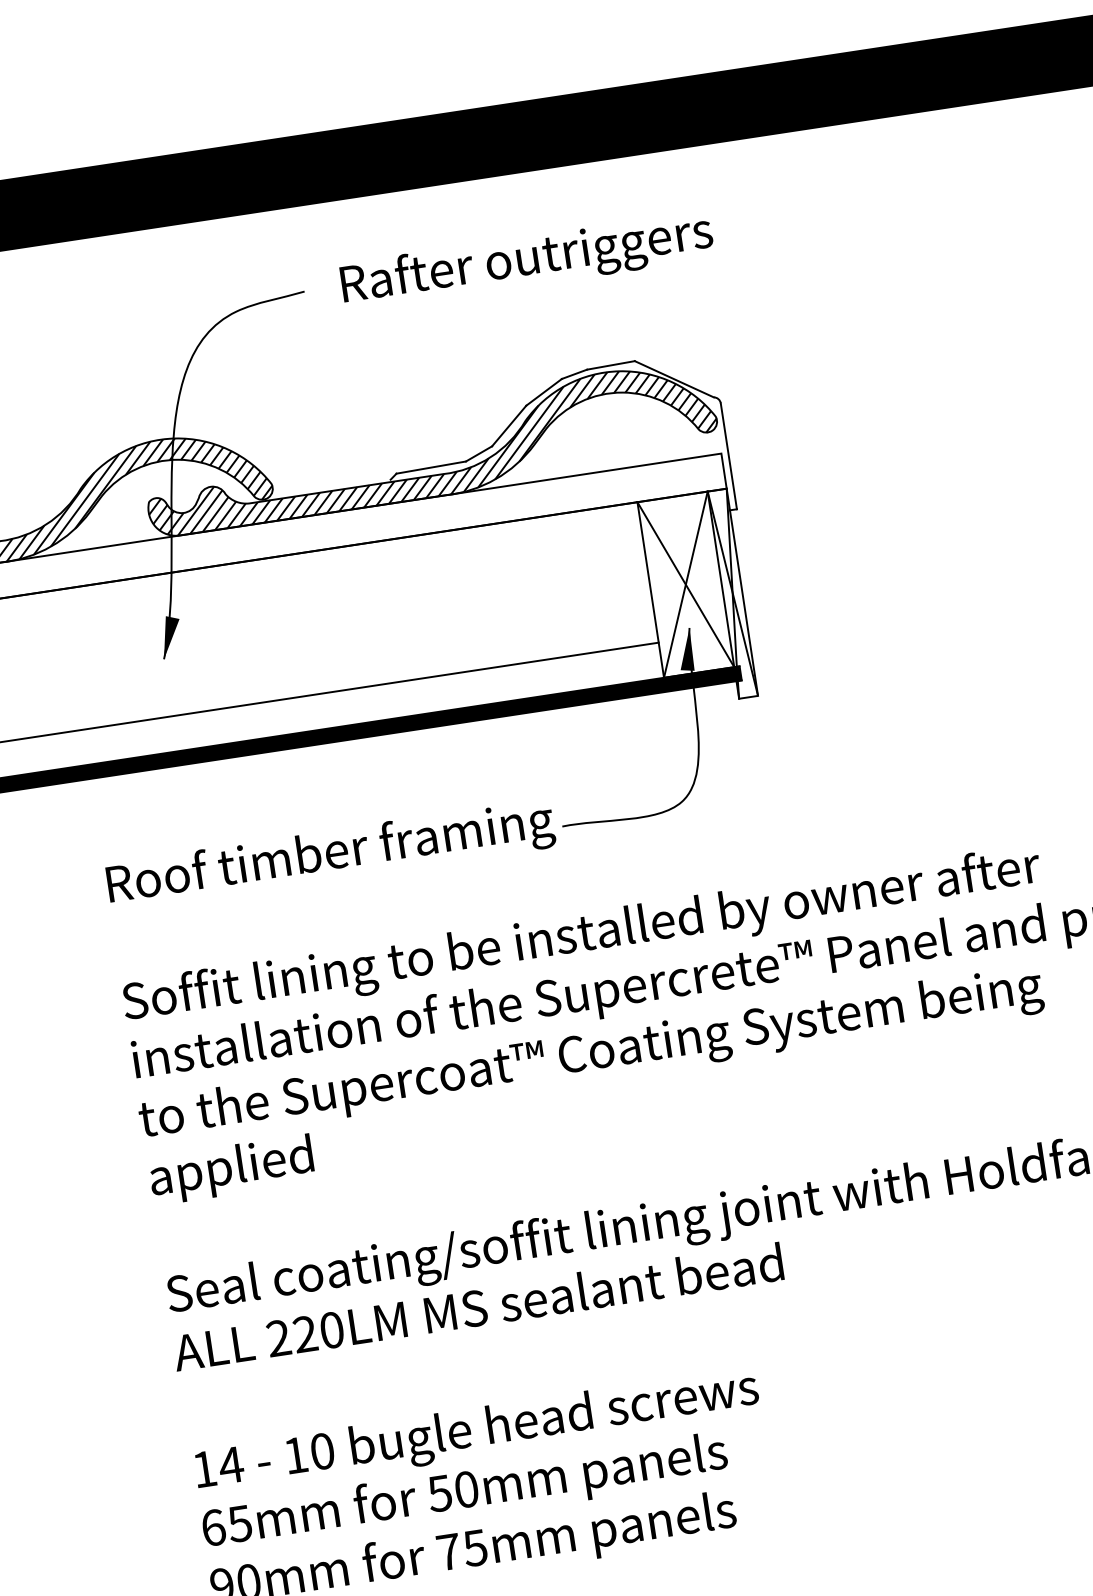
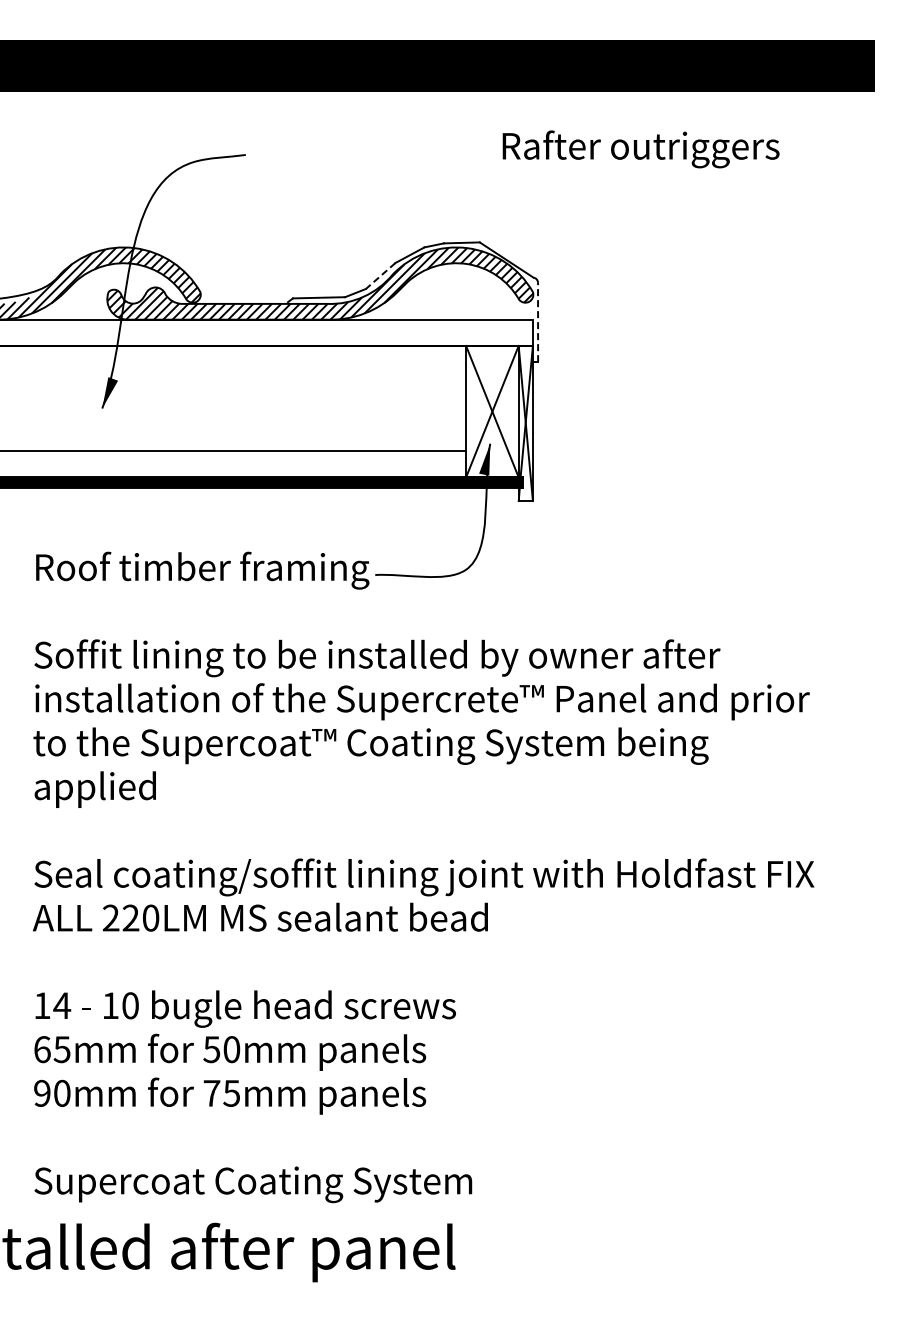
text: (526, 261) -> (640, 149), moved
line: (509, 426) -> (380, 276), solid -> dashed
line: (729, 456) -> (538, 322), solid -> dashed

